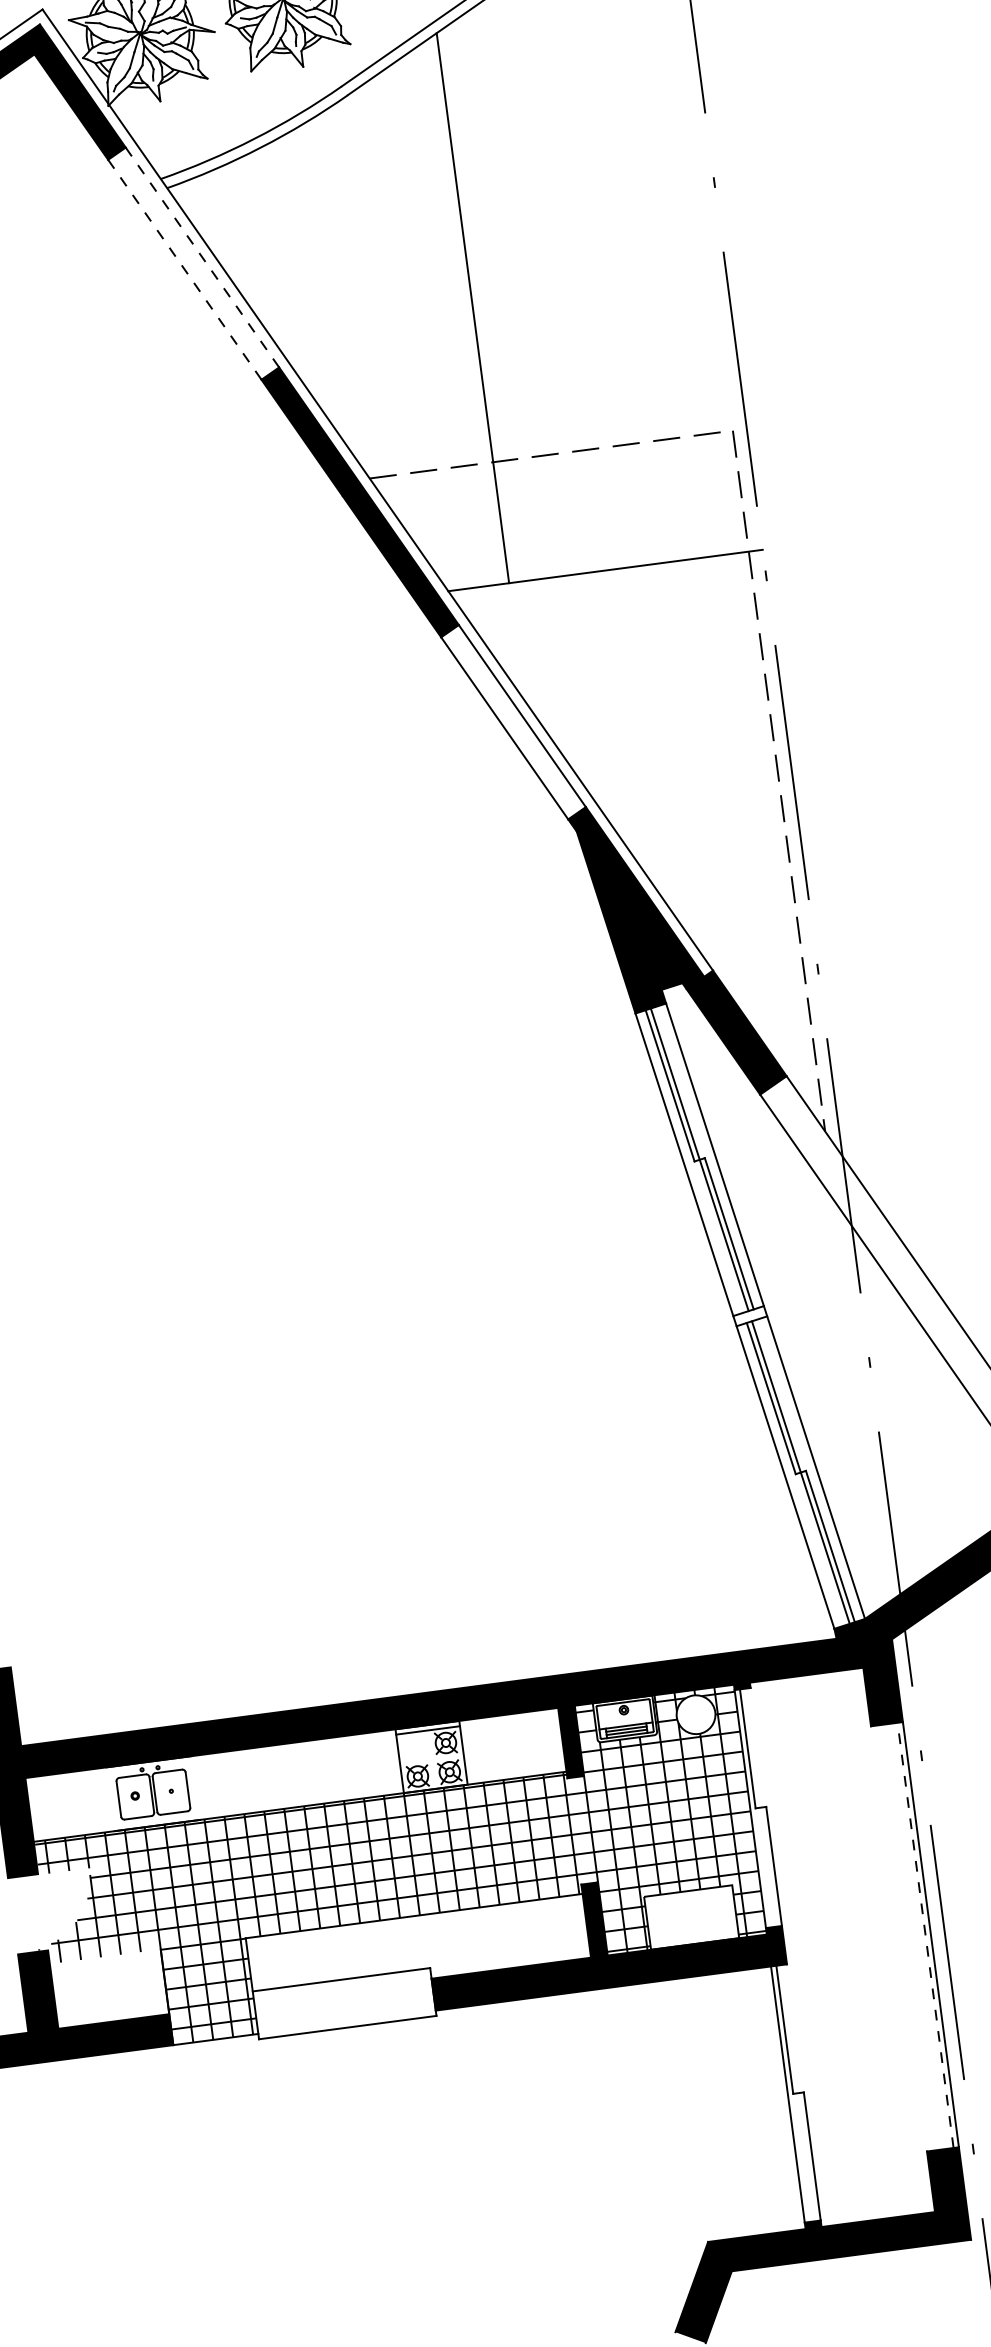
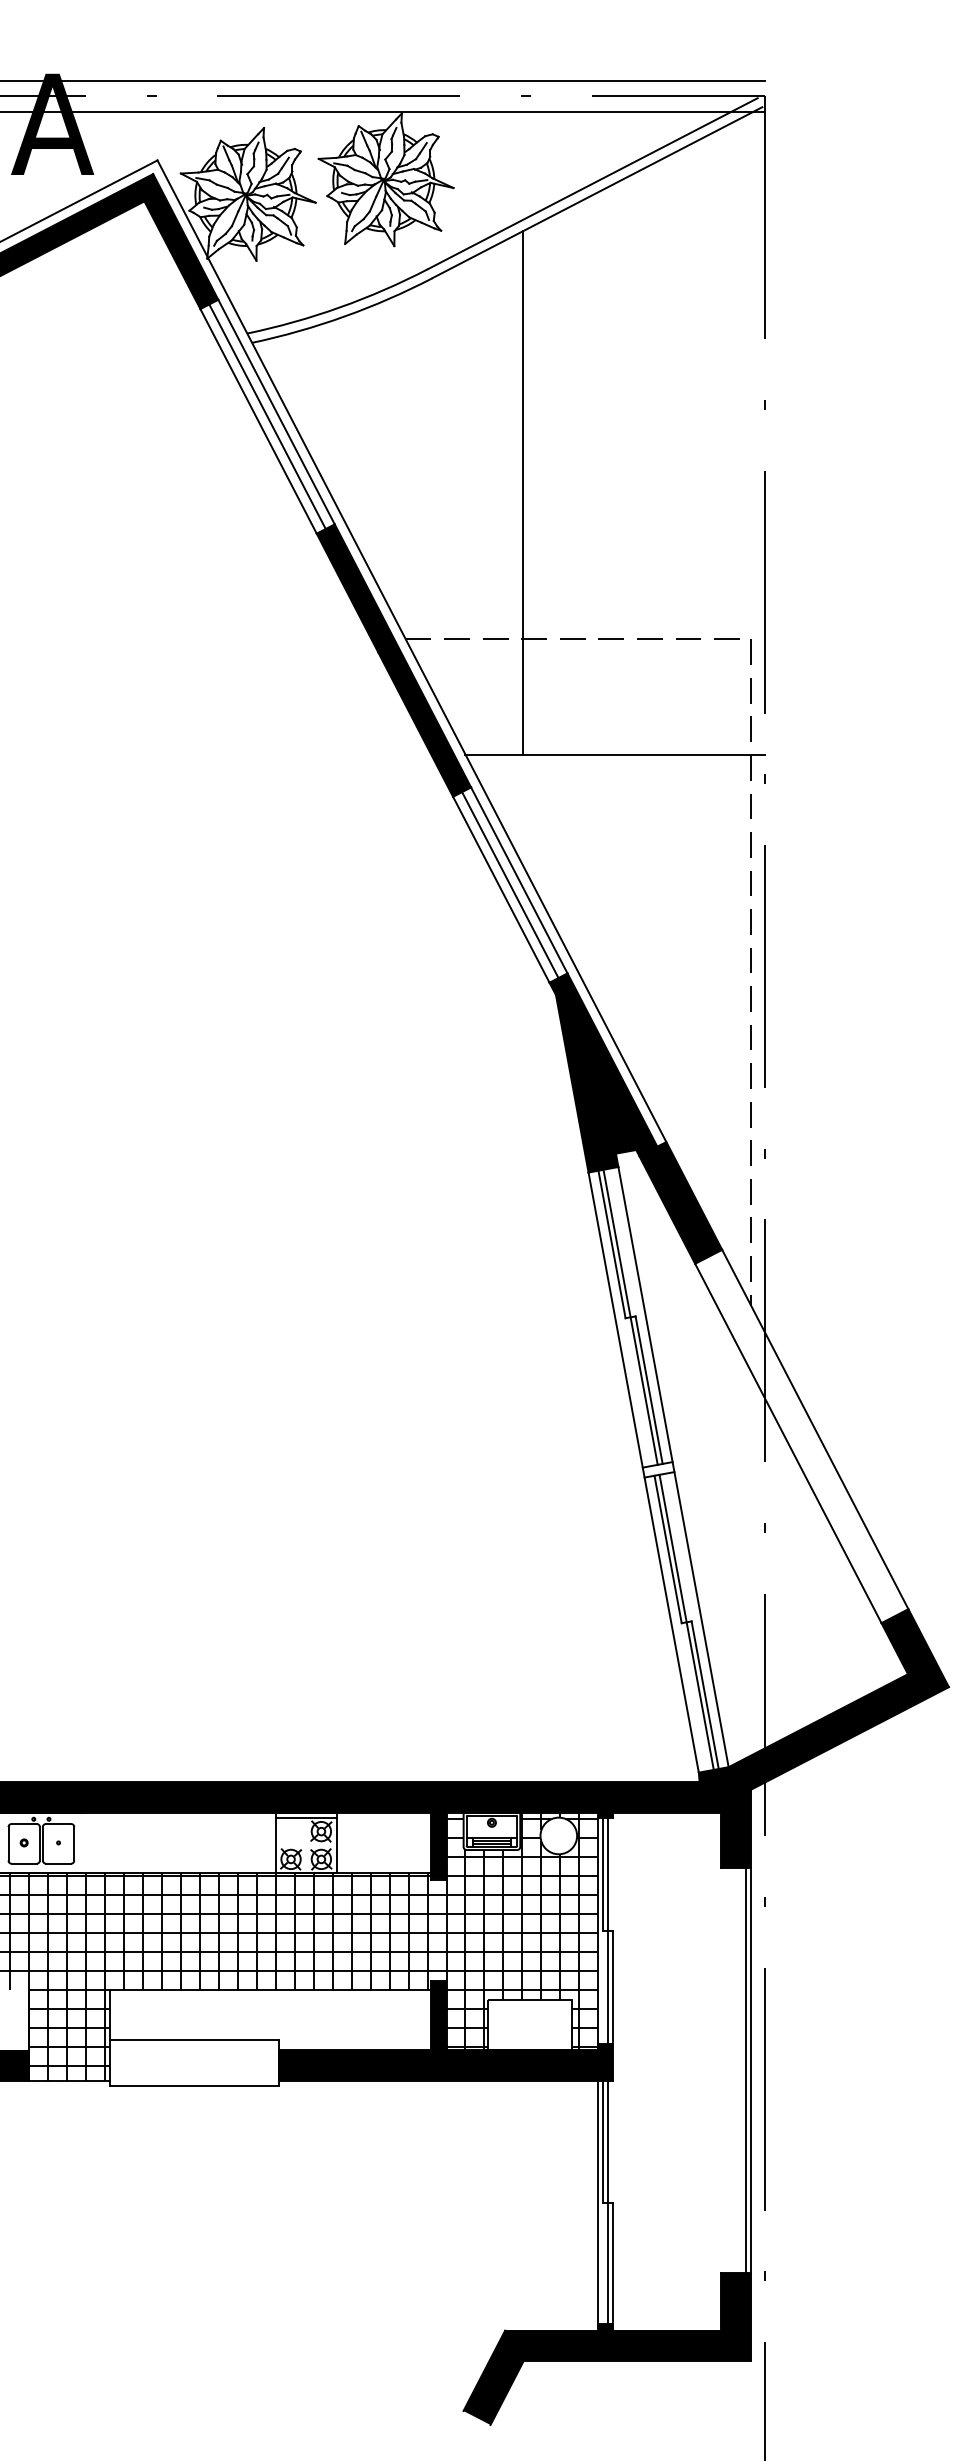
line: (202, 257) -> (276, 412), dashed -> solid
line: (193, 263) -> (267, 416), added
line: (184, 269) -> (258, 421), dashed -> solid
line: (513, 722) -> (510, 885), added
line: (761, 1807) -> (608, 1930), added
line: (925, 1935) -> (746, 2070), dashed -> solid
line: (798, 2093) -> (608, 2202), added

